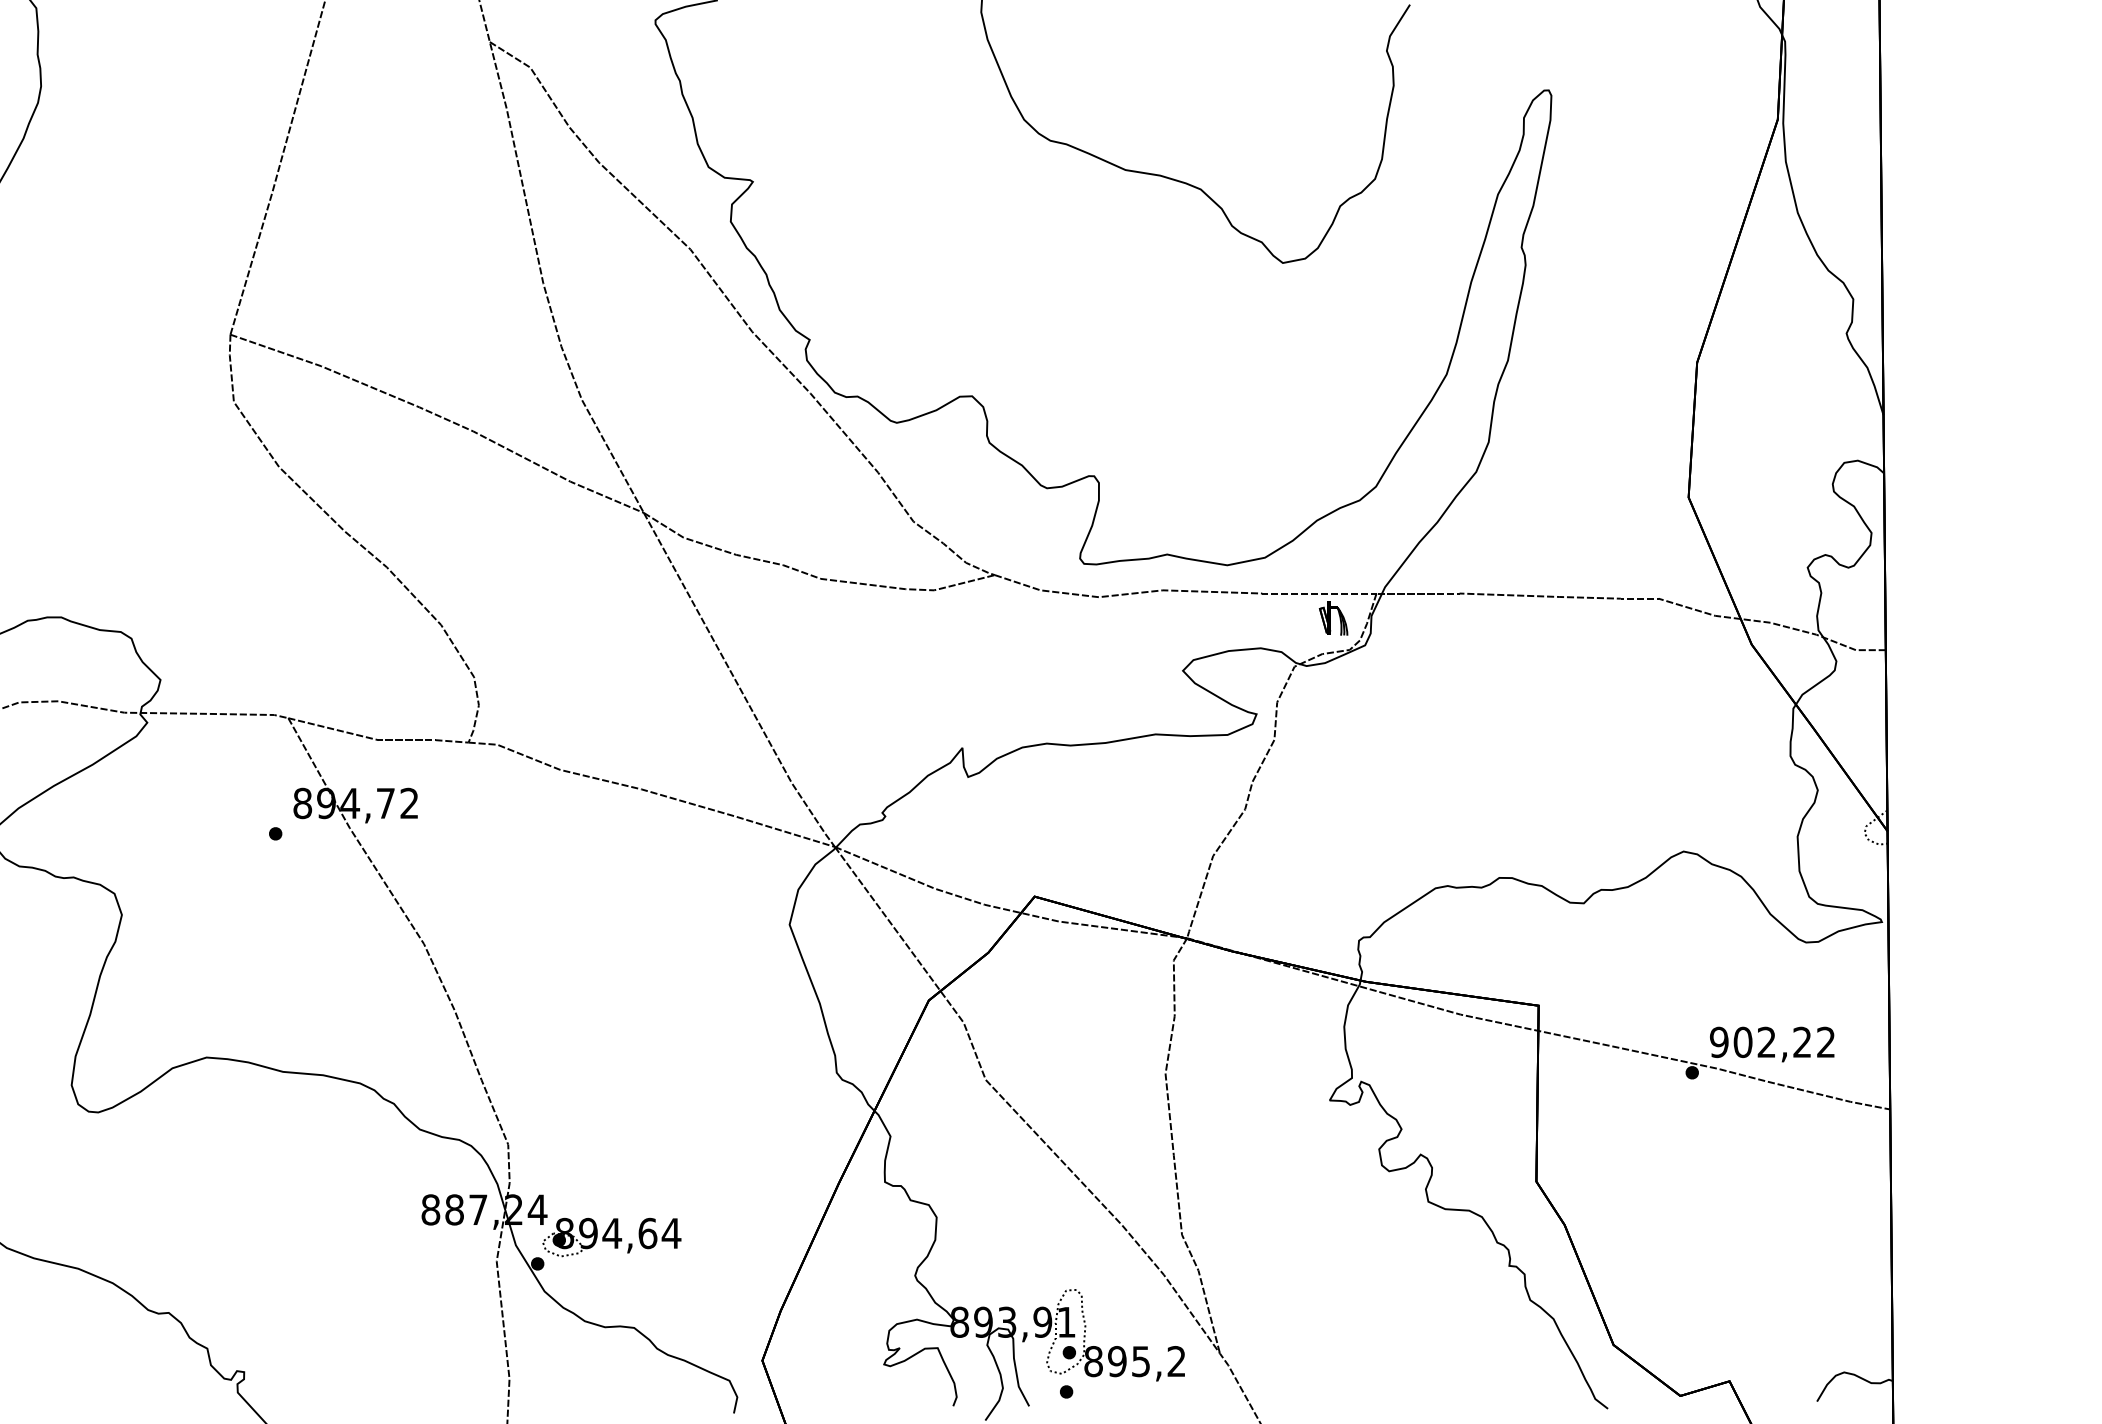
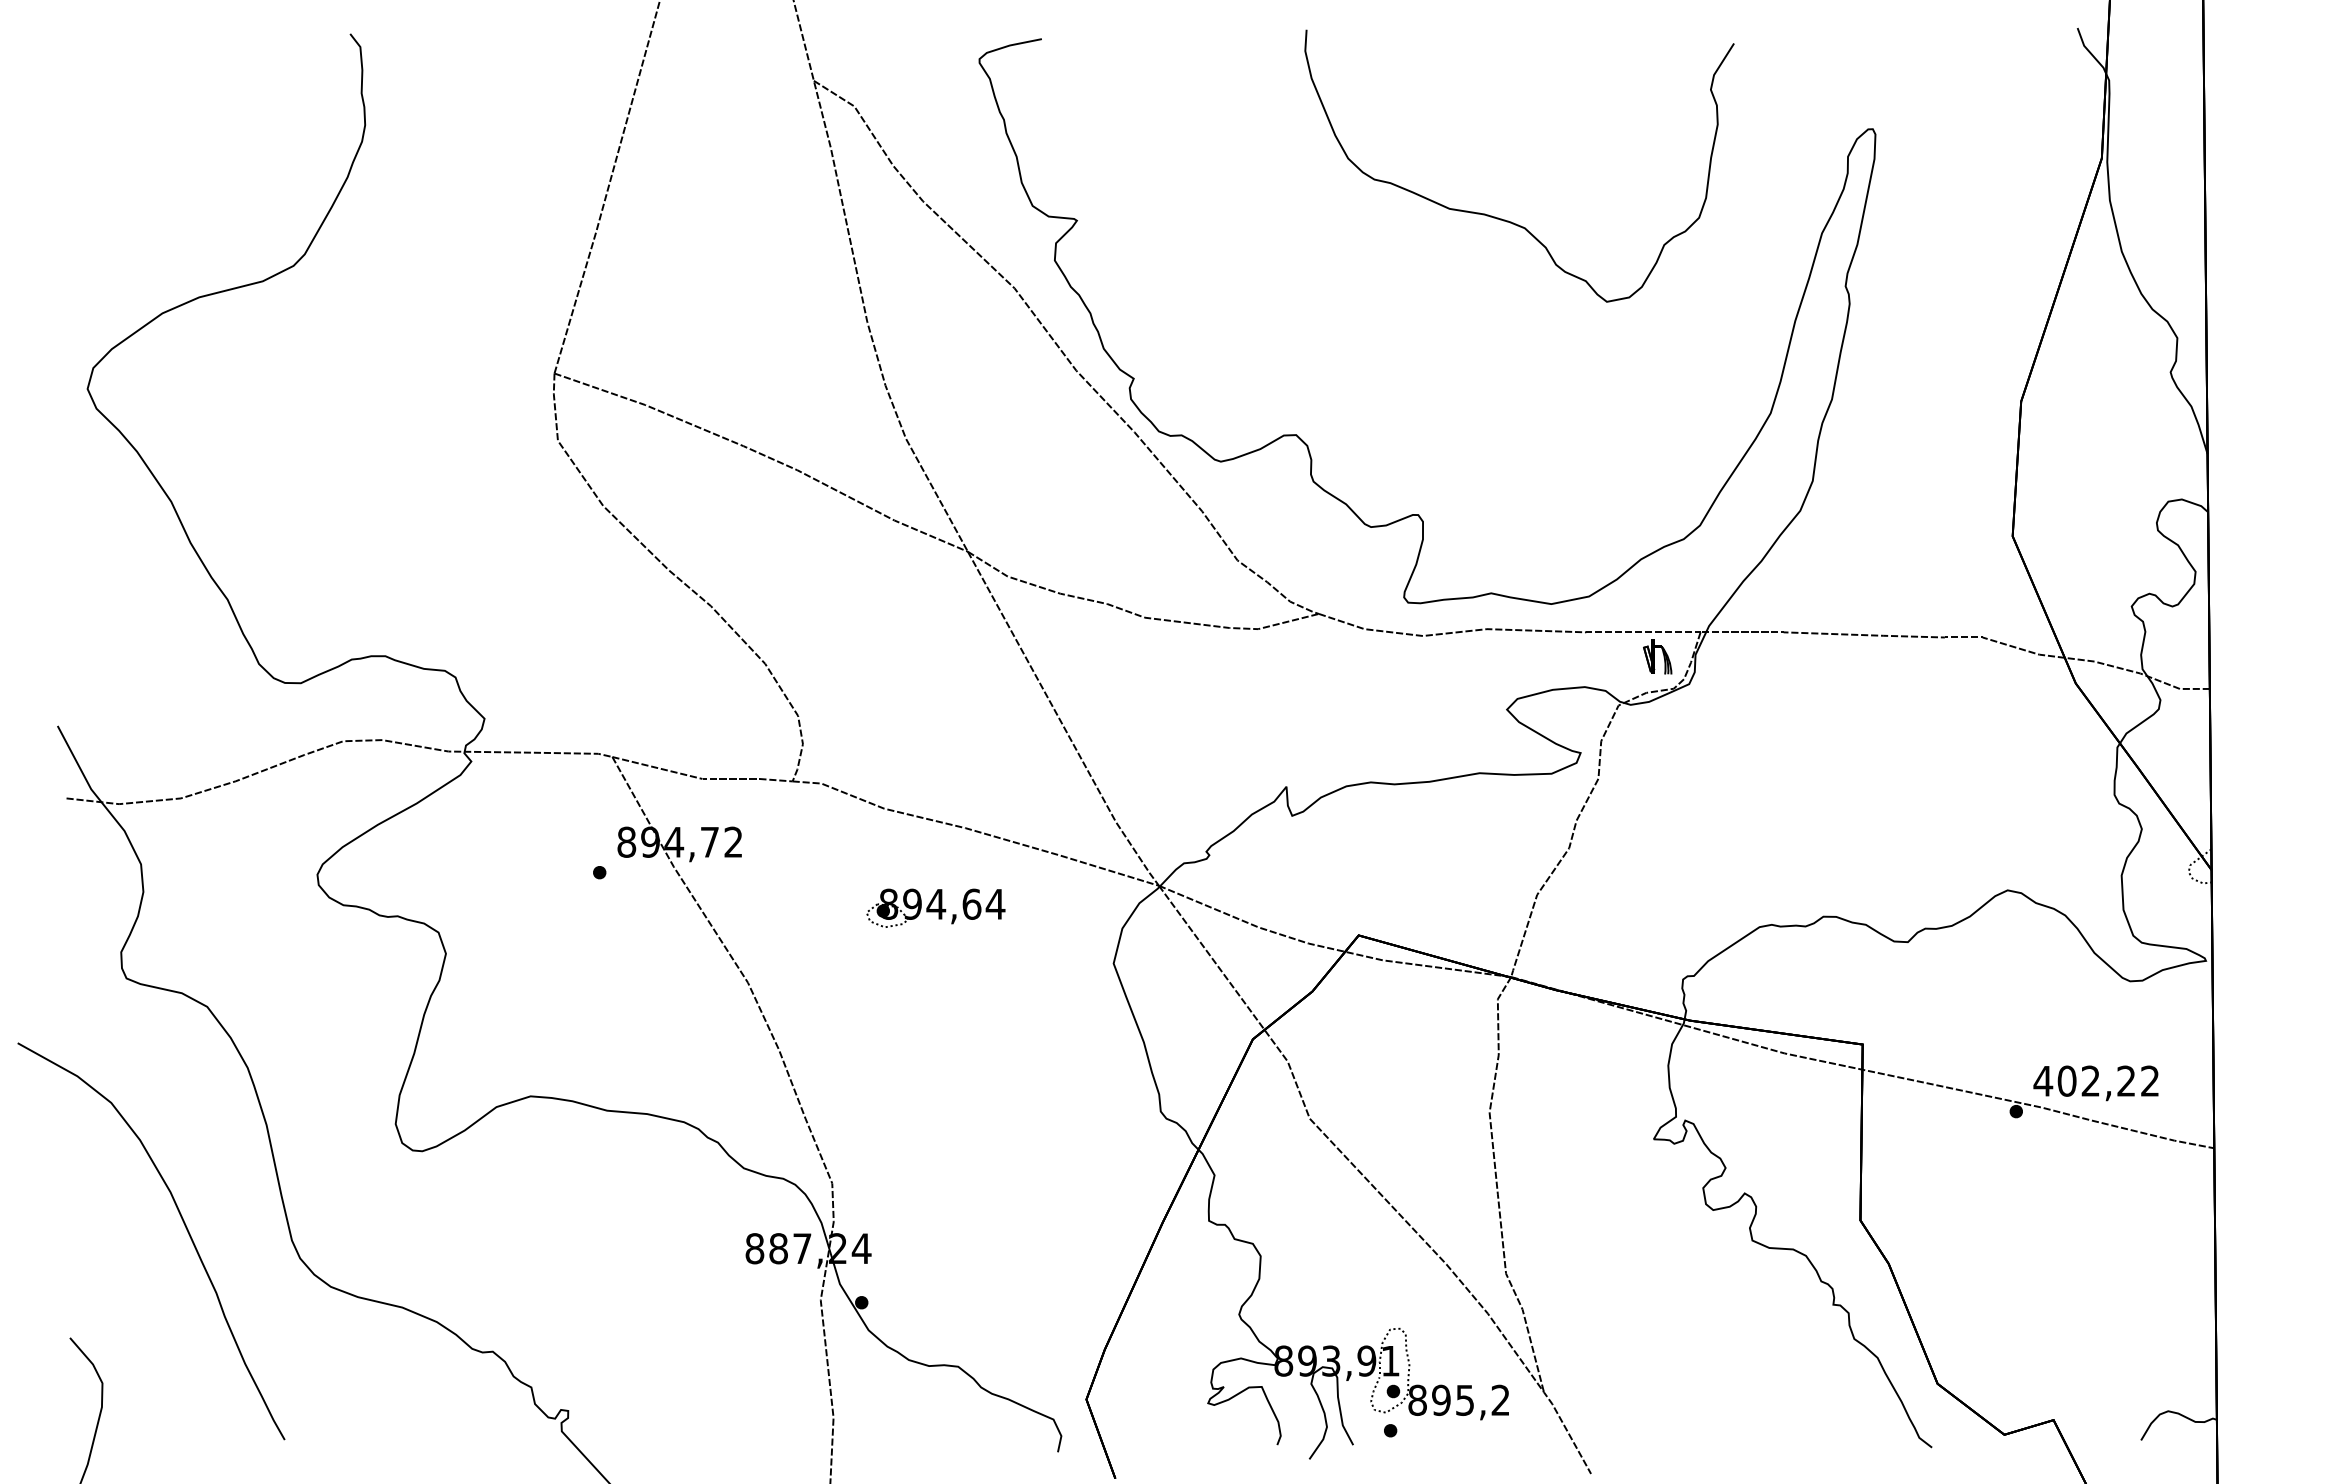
text: (1719, 1041) -> (2043, 1080), 902,22 -> 402,22
part: (611, 1236) -> (935, 907), moved

